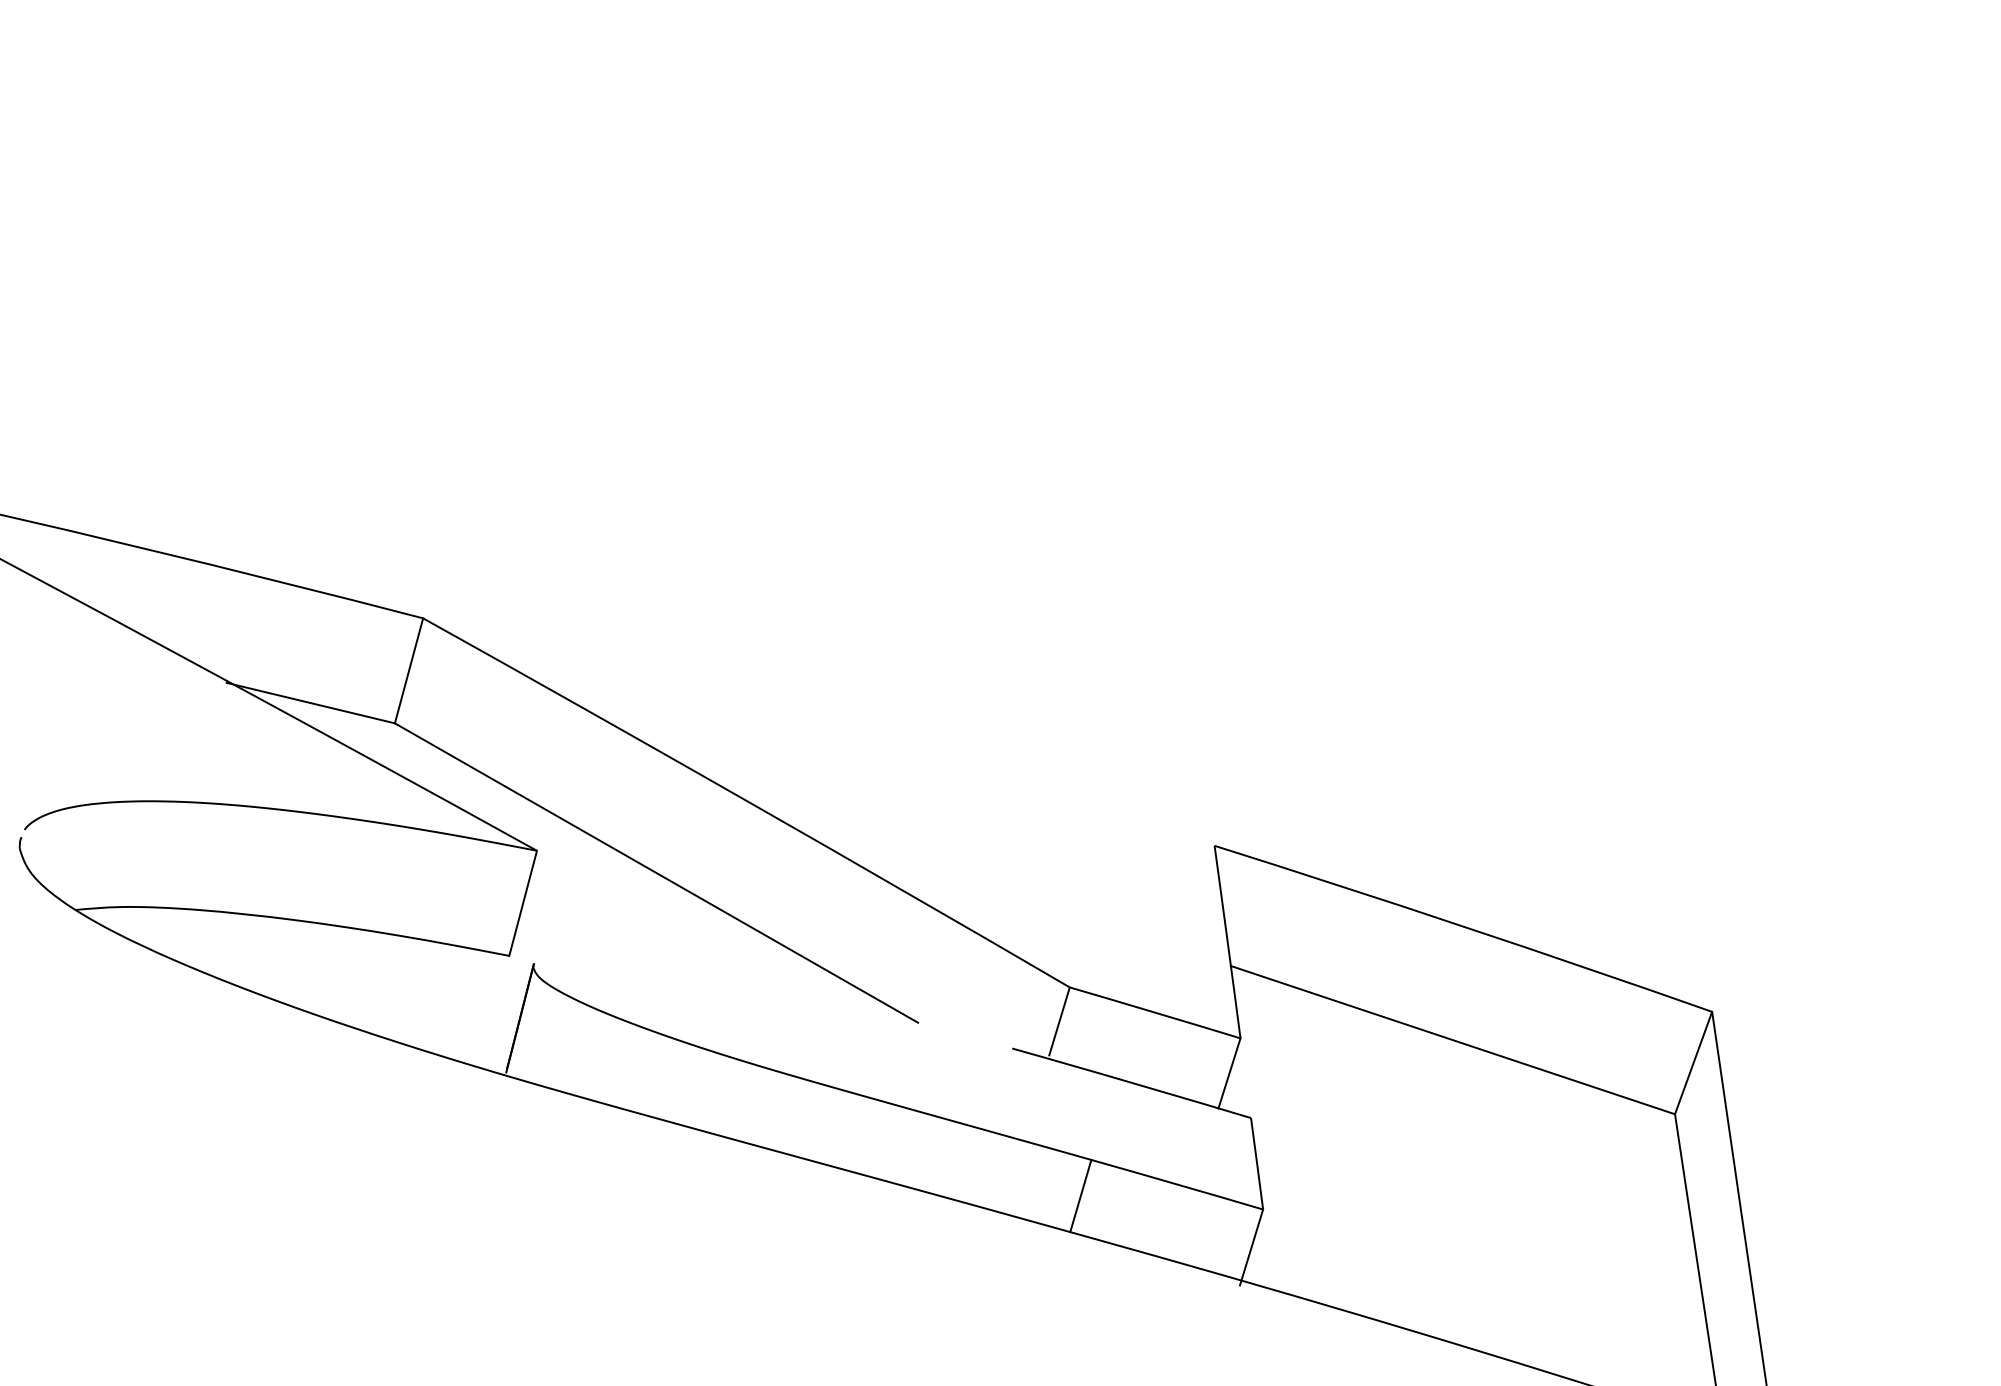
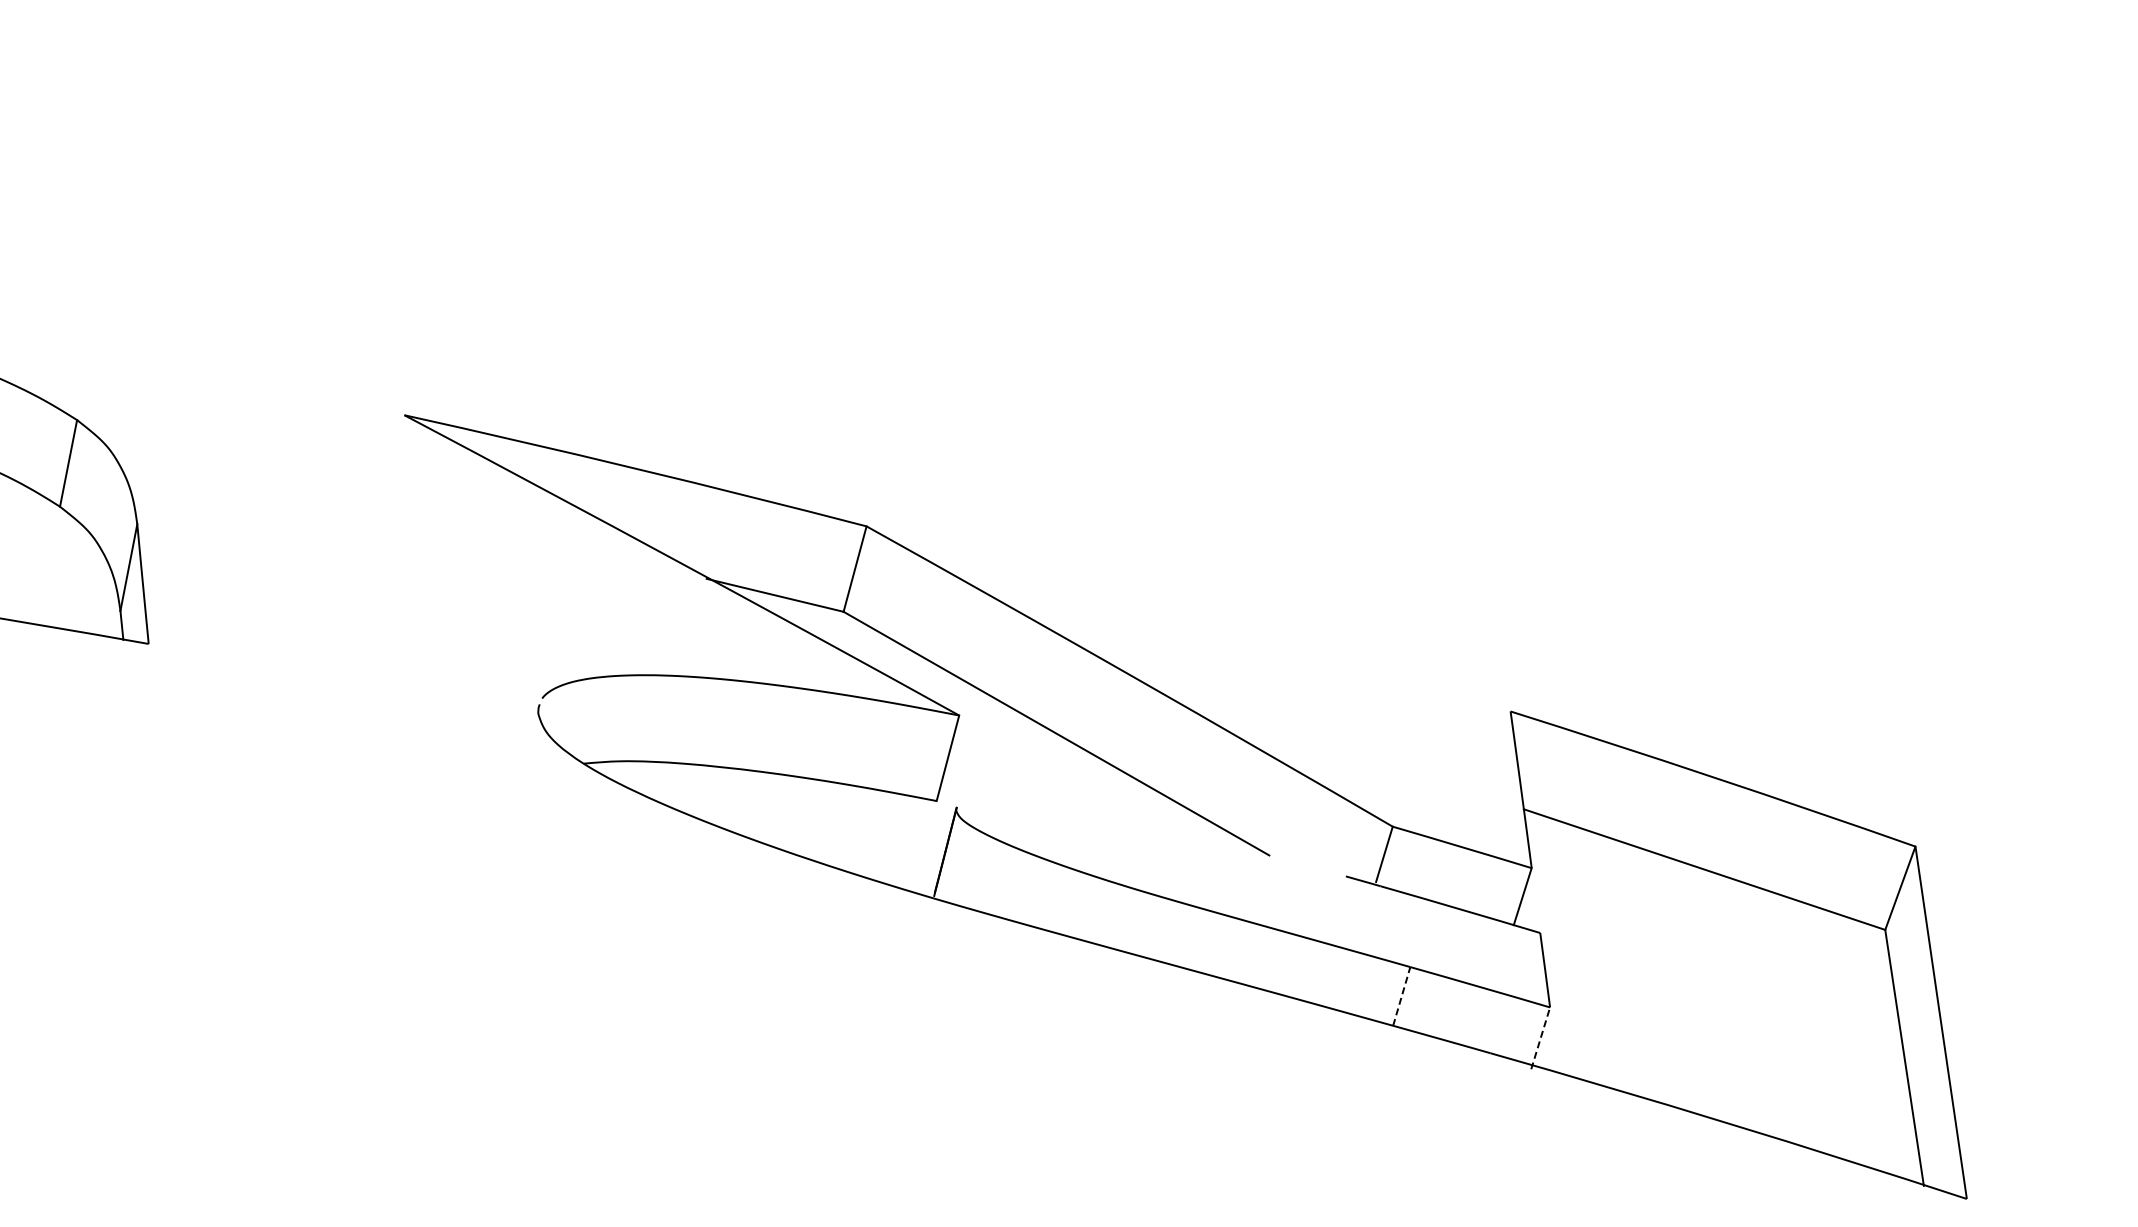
line: (1080, 1196) -> (1401, 996), solid -> dashed
line: (1251, 1246) -> (1540, 1037), solid -> dashed

